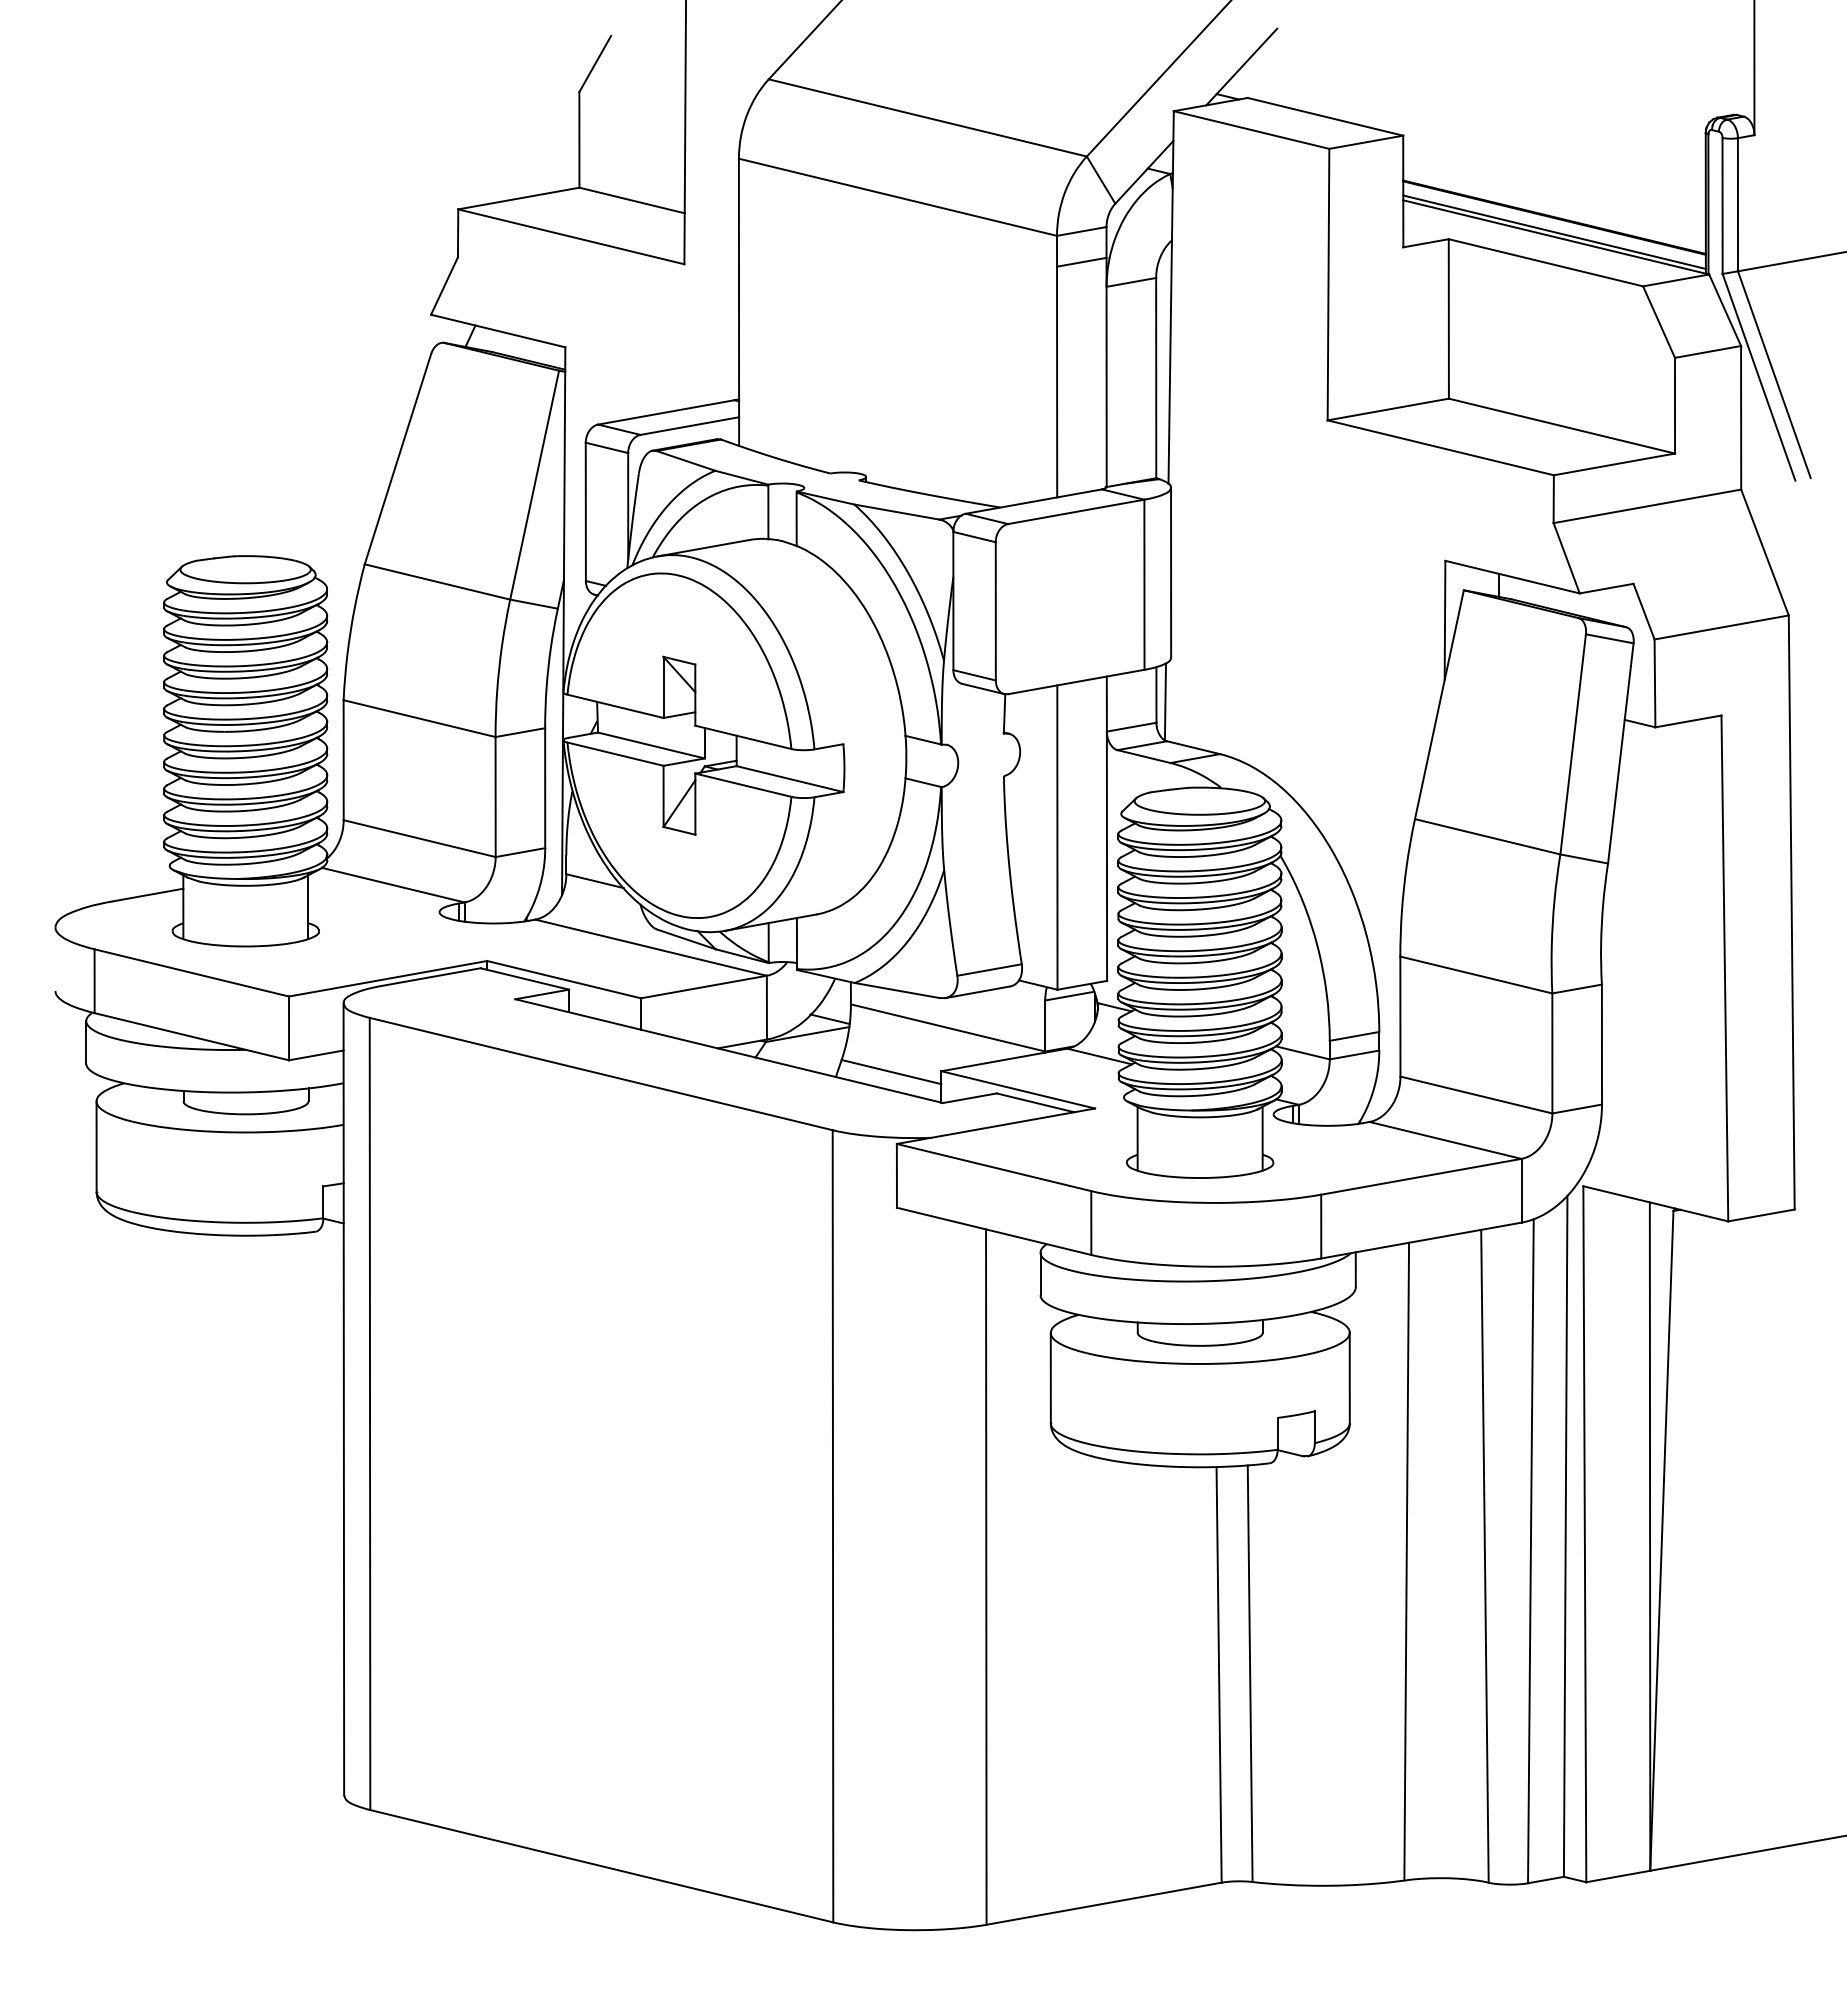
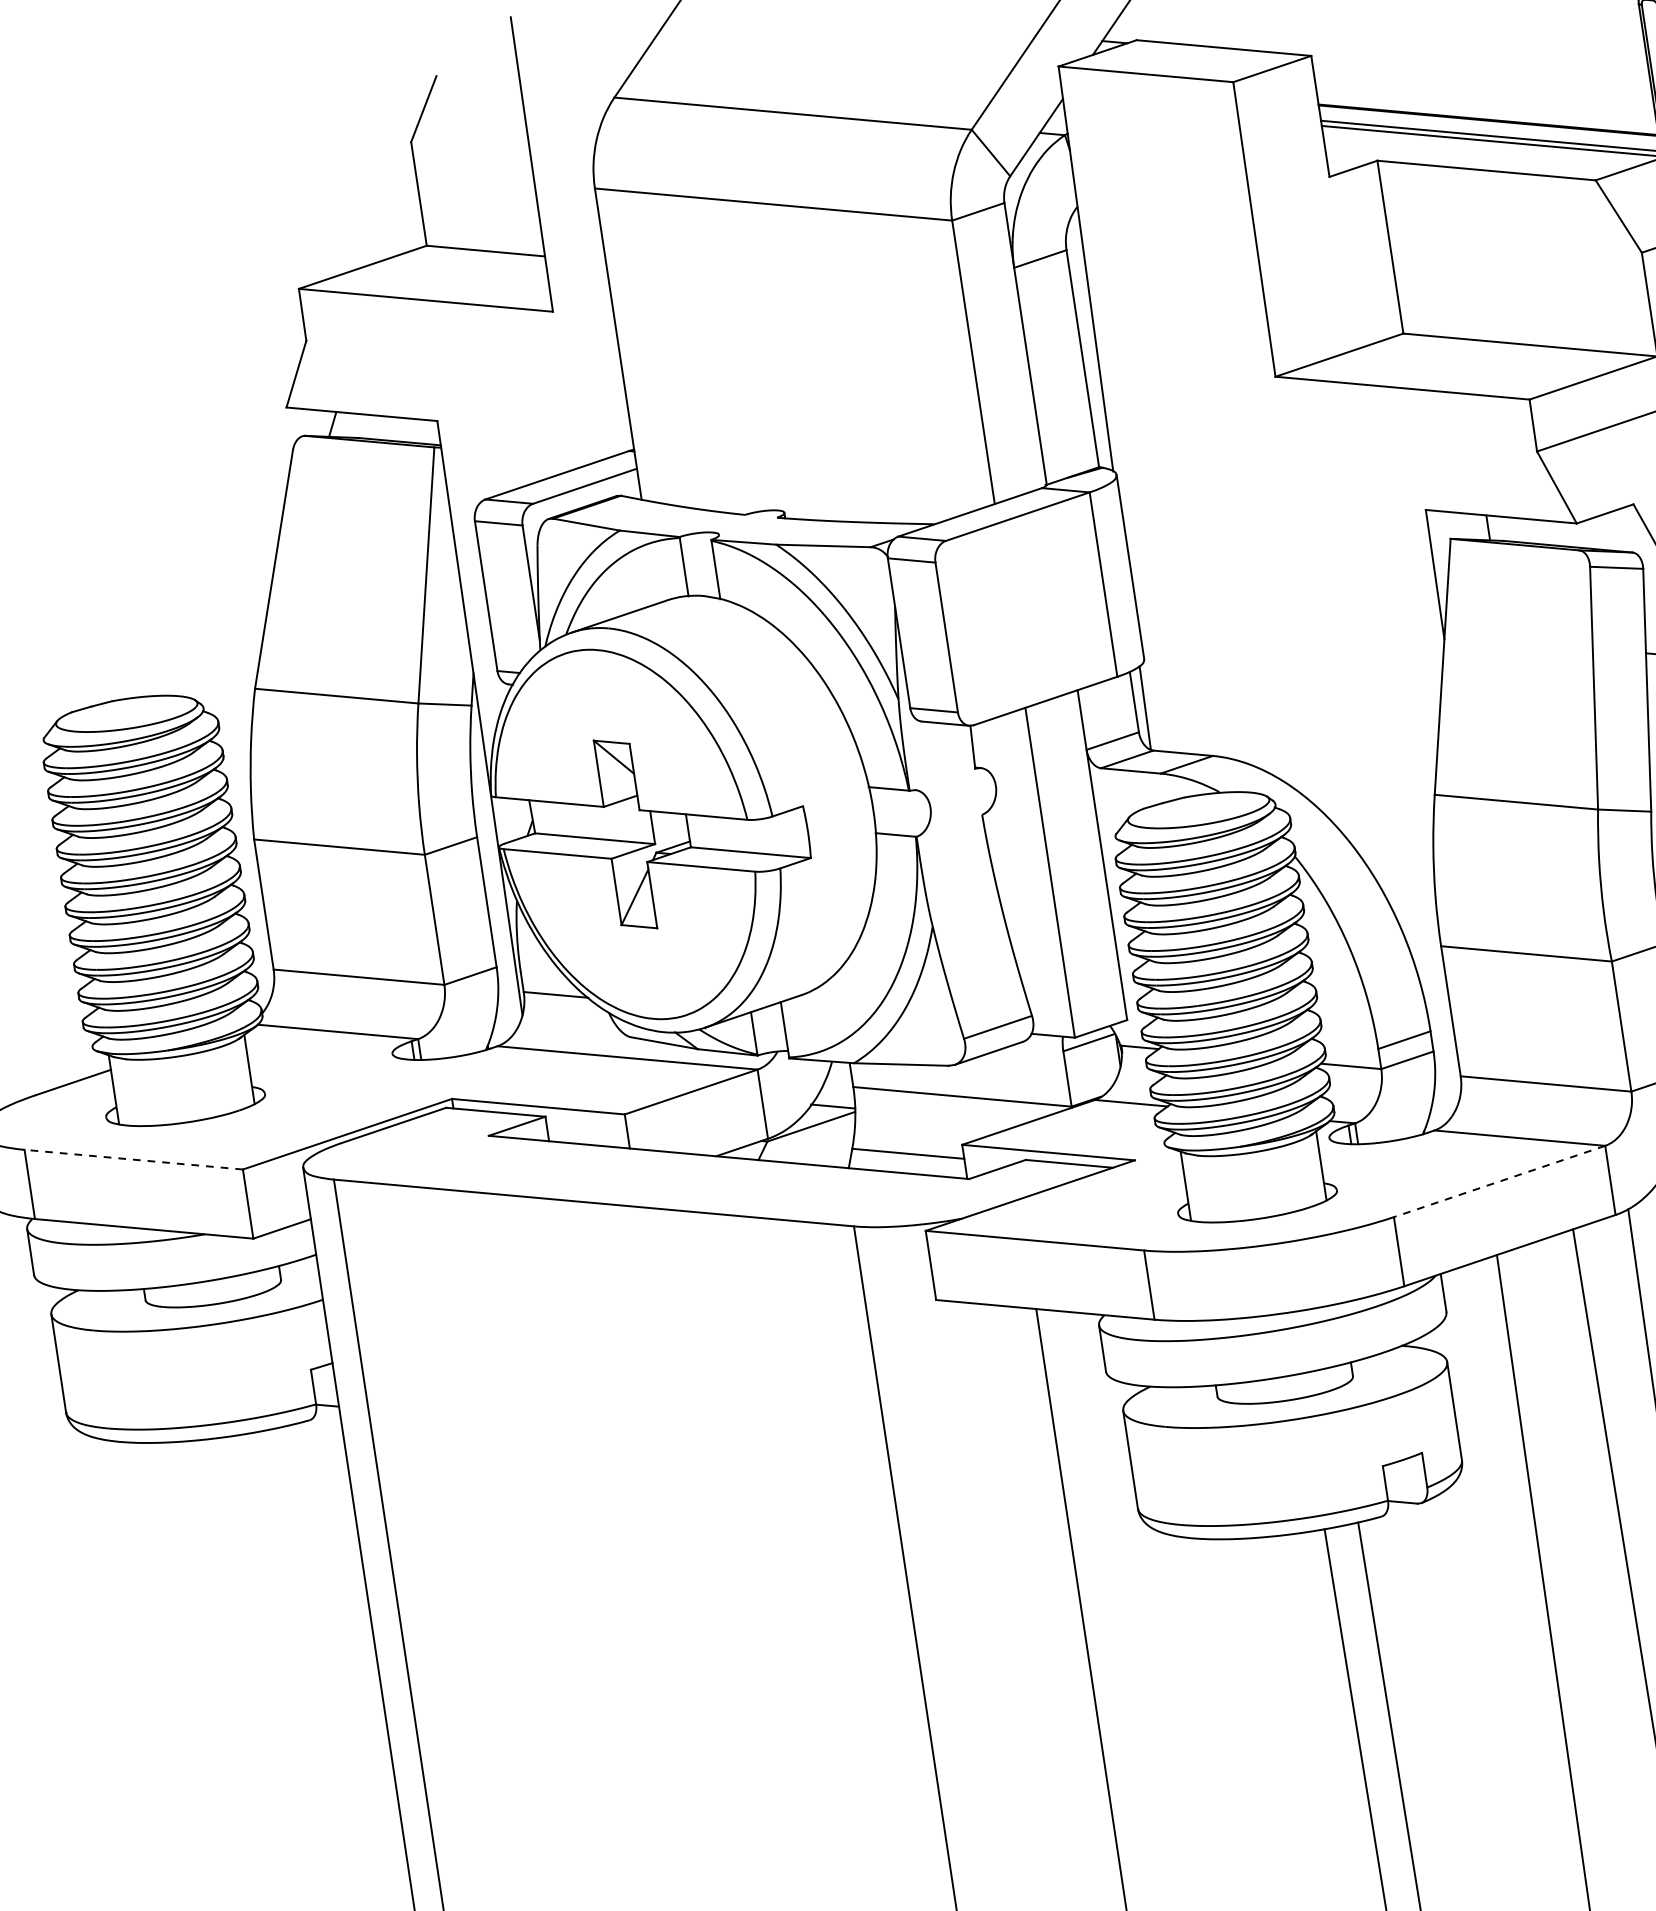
line: (1081, 261) -> (982, 244), removed
line: (191, 972) -> (133, 1159), solid -> dashed
line: (1421, 1176) -> (1499, 1181), solid -> dashed

